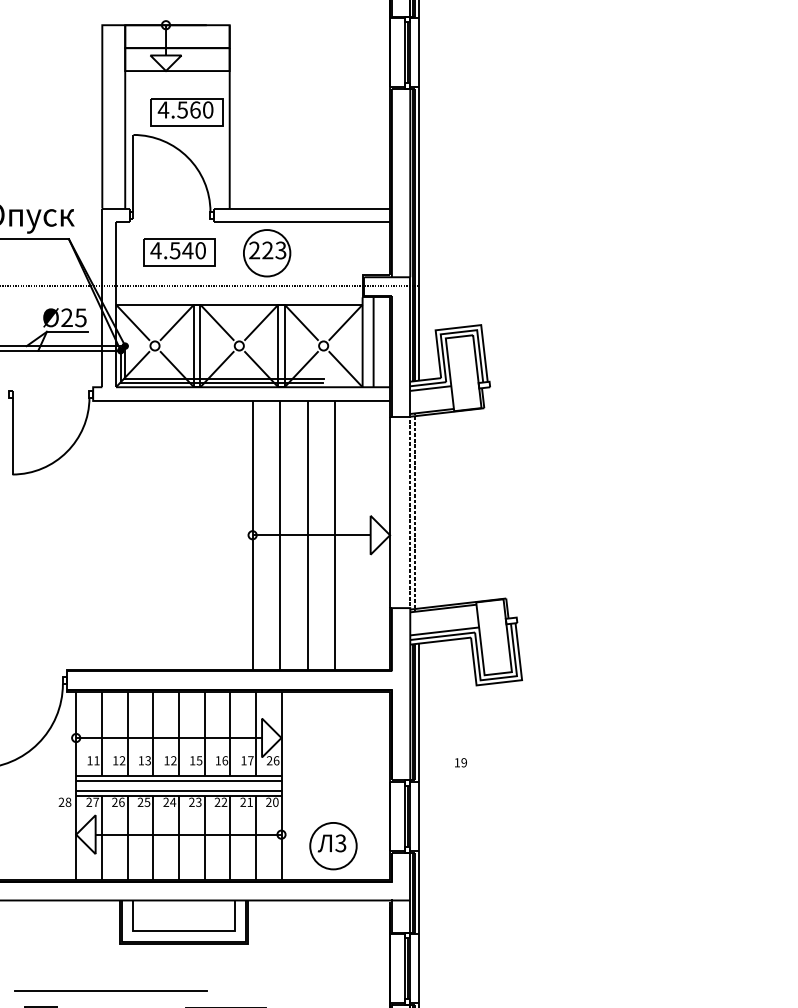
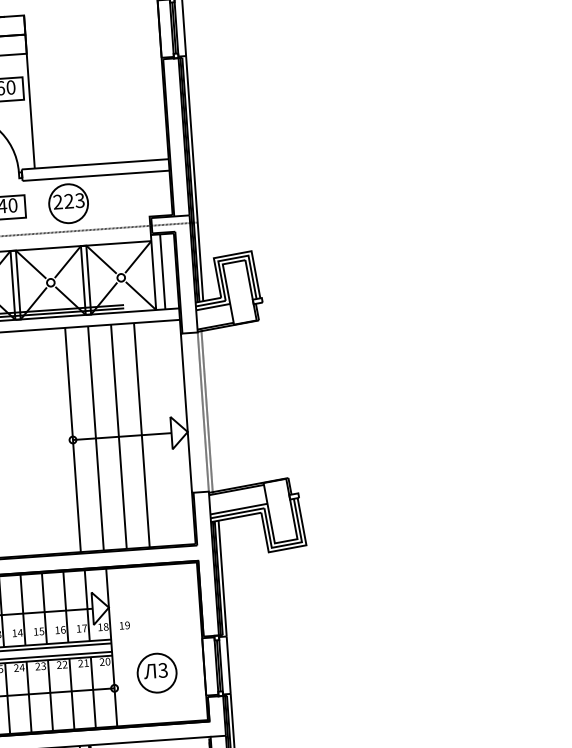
text: (173, 760) -> (20, 632), 12 -> 14
text: (273, 760) -> (103, 626), 26 -> 18
text: (460, 762) -> (124, 625), moved
part: (333, 846) -> (157, 673), moved

